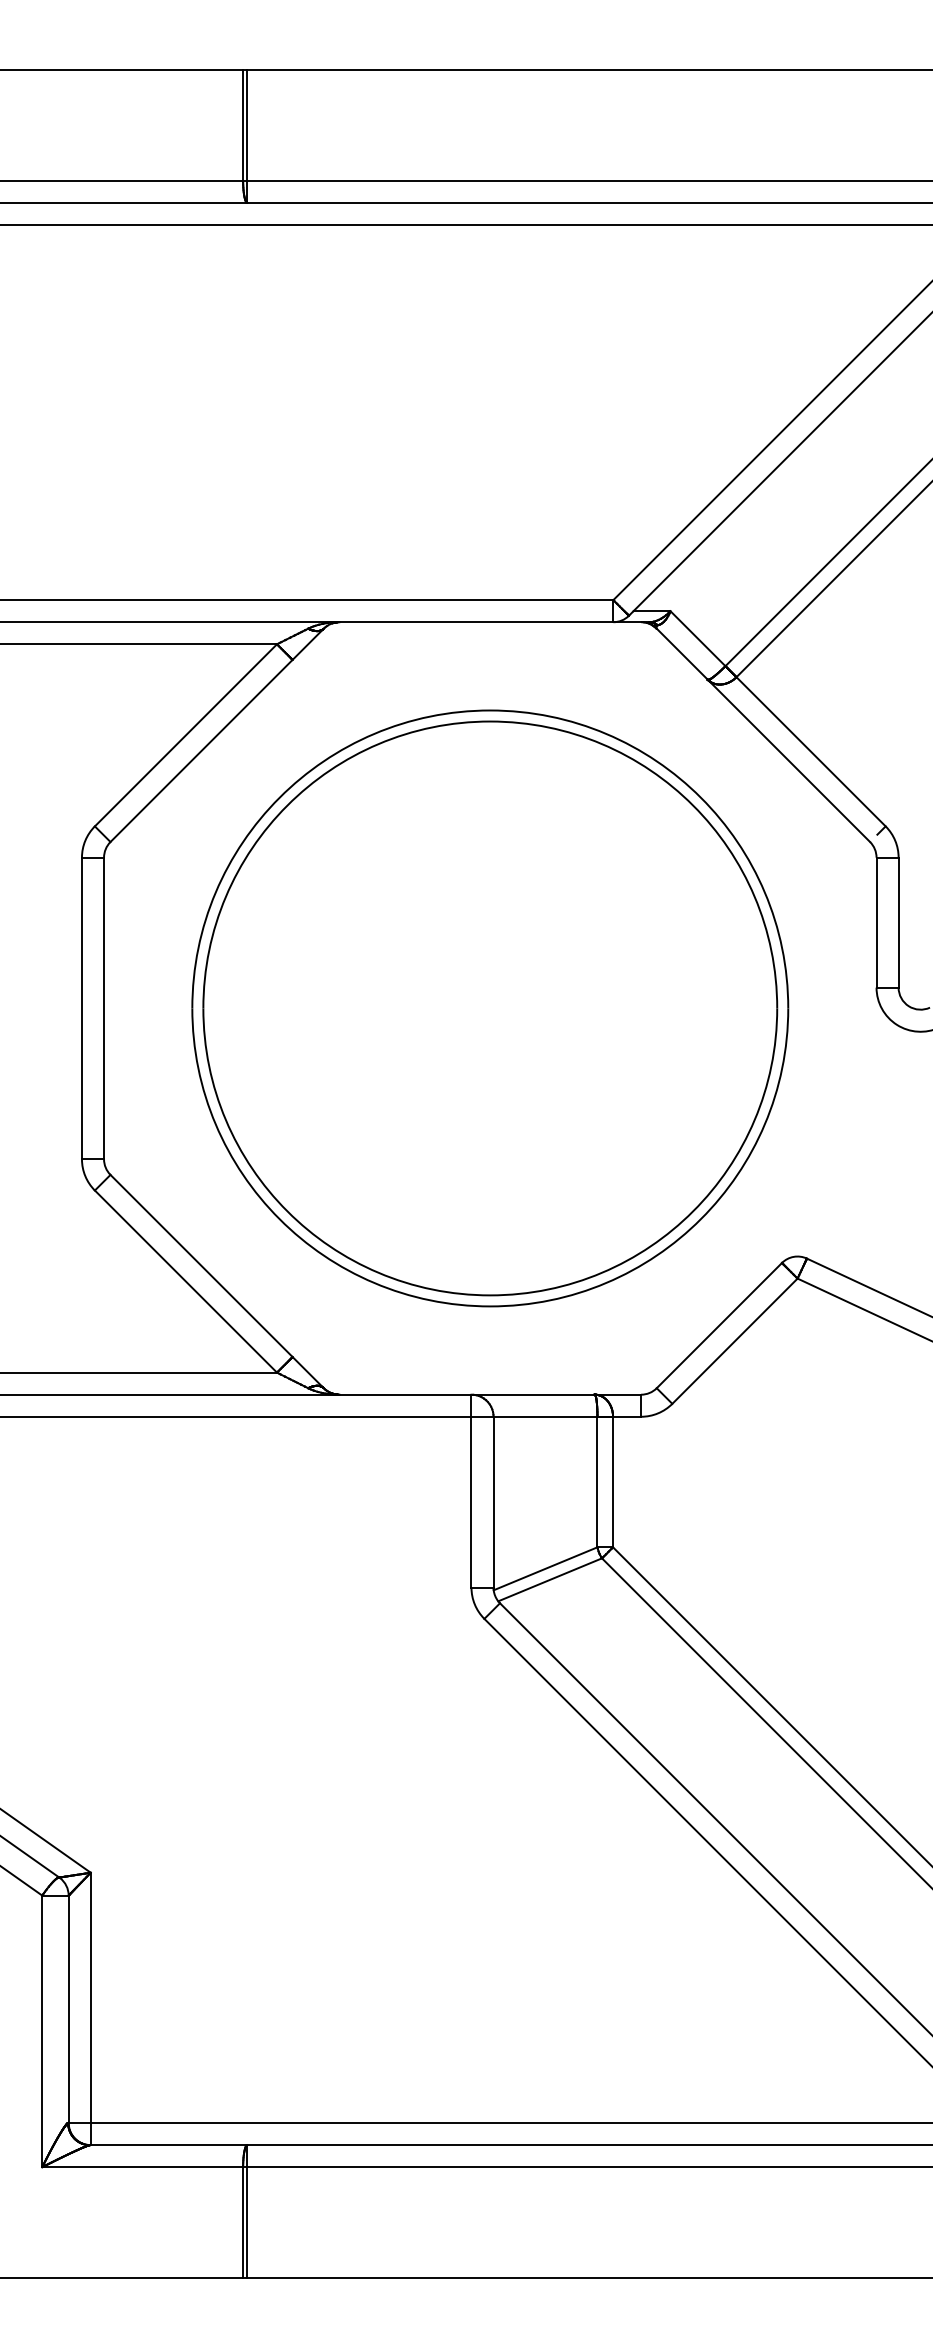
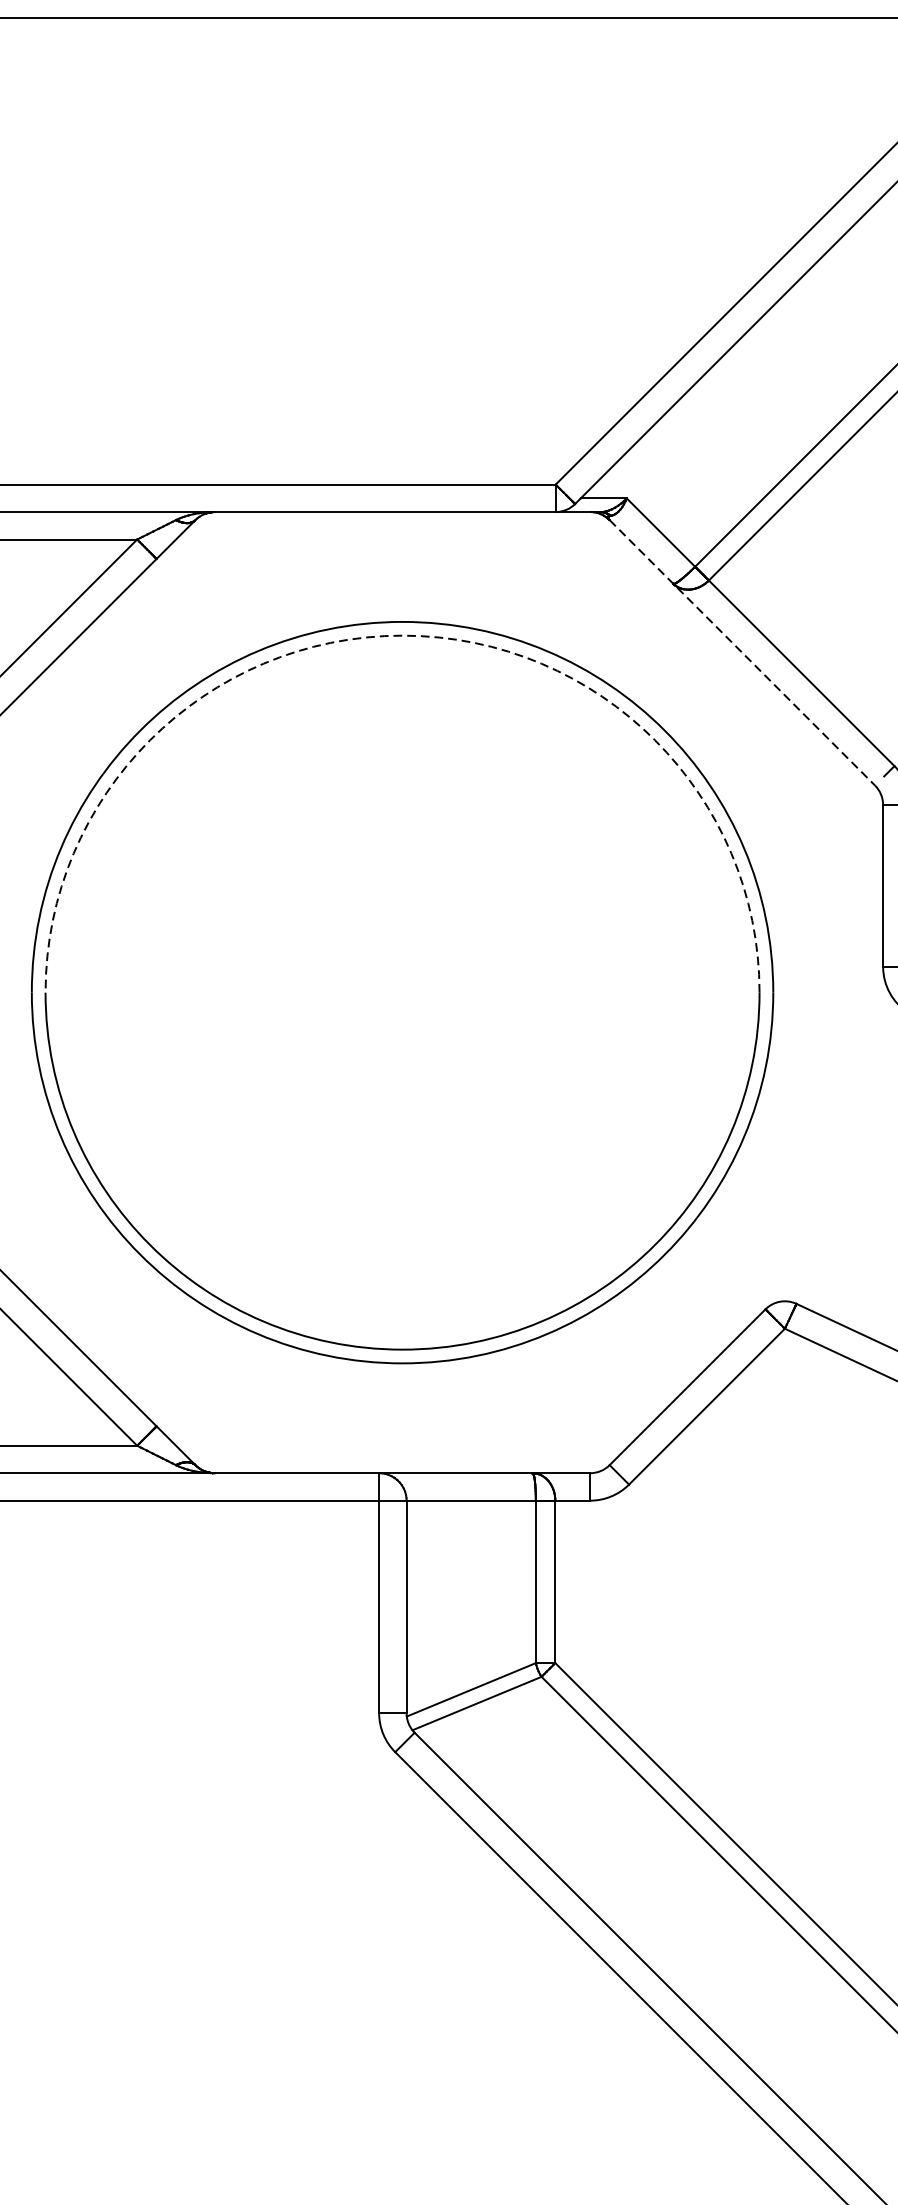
arc: (490, 721) -> (402, 635), solid -> dashed
line: (763, 735) -> (742, 653), solid -> dashed

